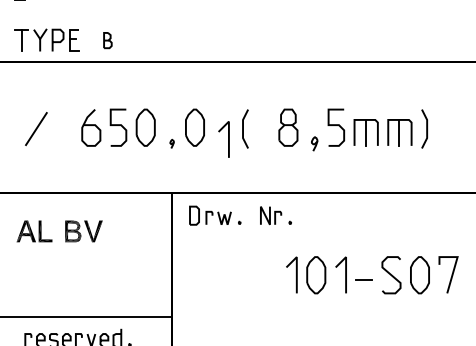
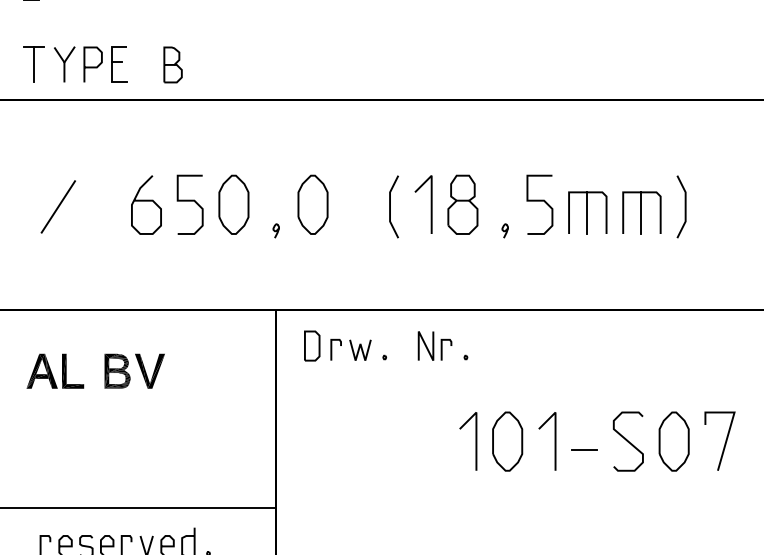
part: (107, 40) -> (172, 64), size x1.43
line: (228, 139) -> (430, 204), moved
part: (314, 143) -> (504, 230), size x0.62

